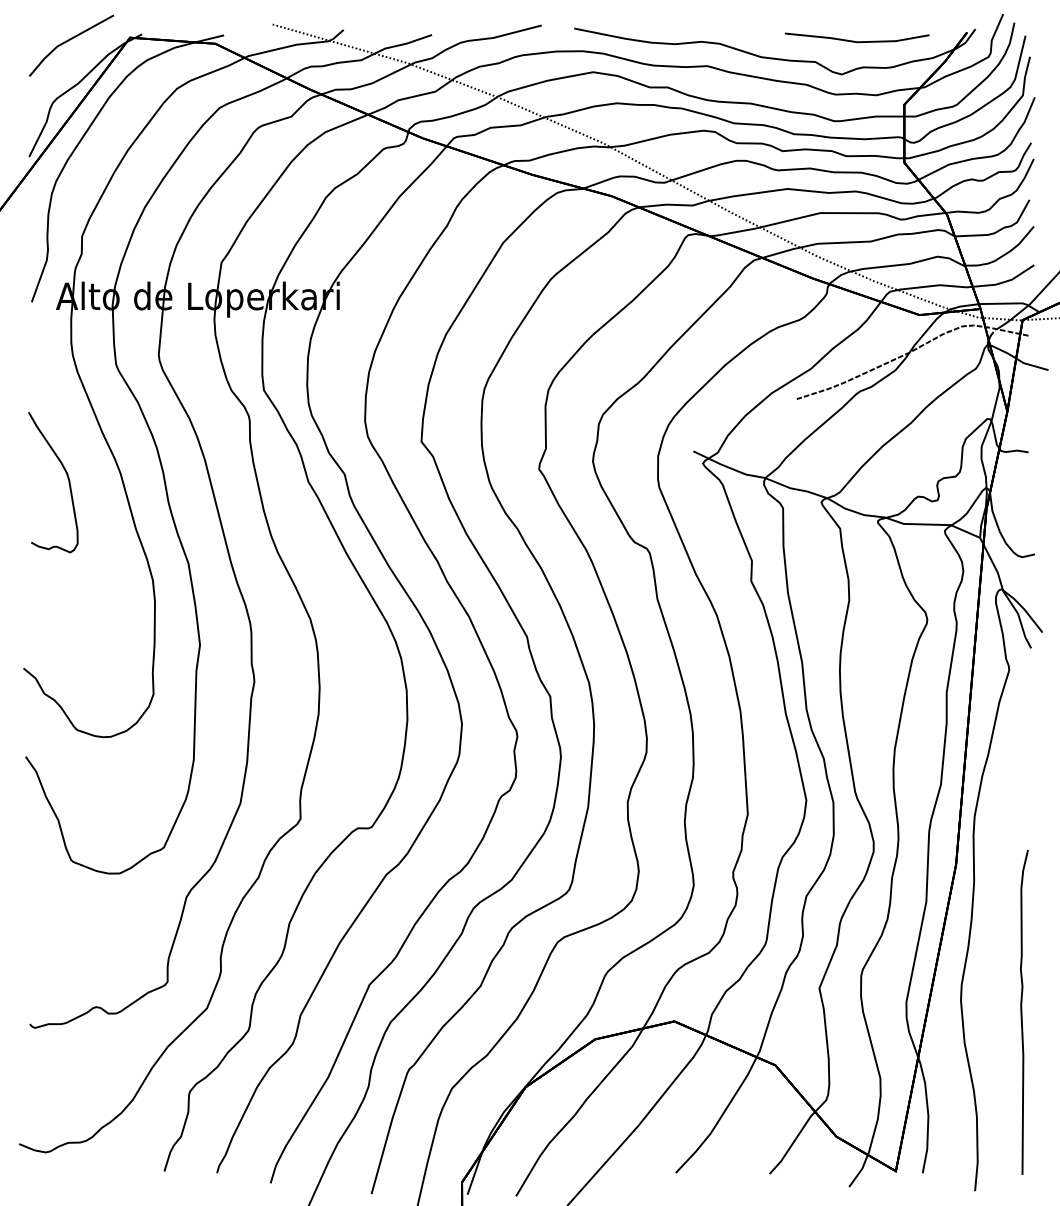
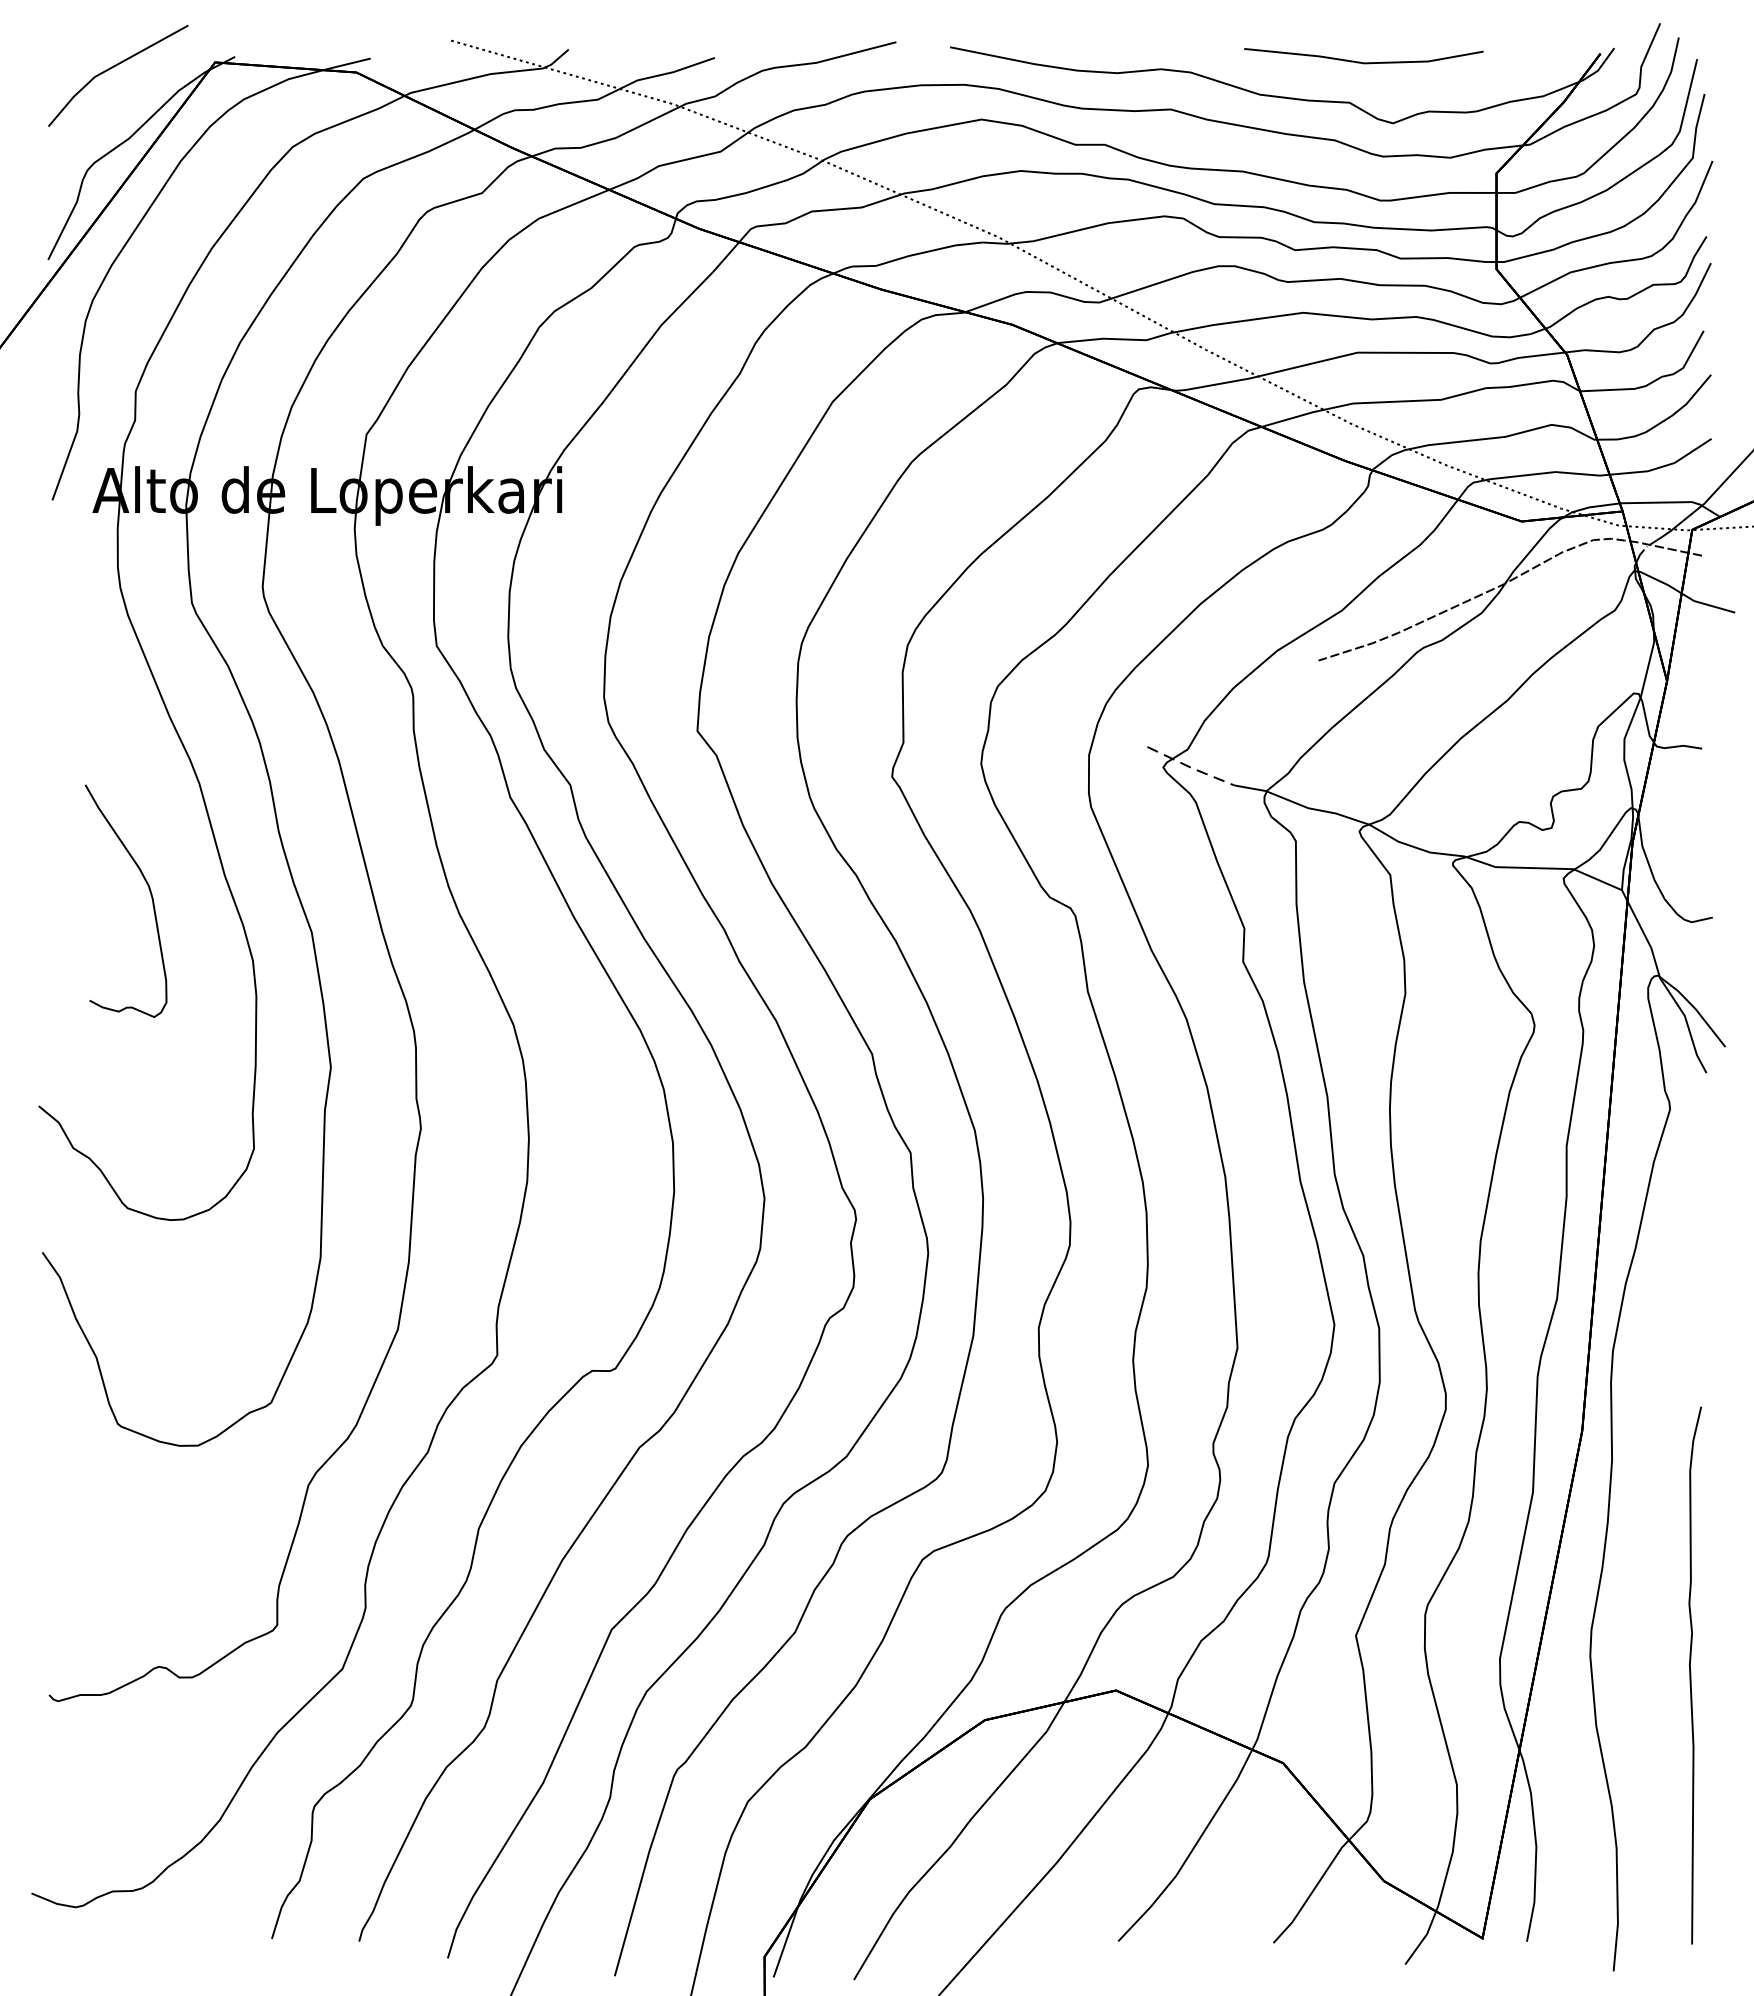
line: (857, 41) -> (1364, 62), moved
line: (719, 463) -> (1190, 767), solid -> dashed
curve: (67, 478) -> (149, 894), moved

